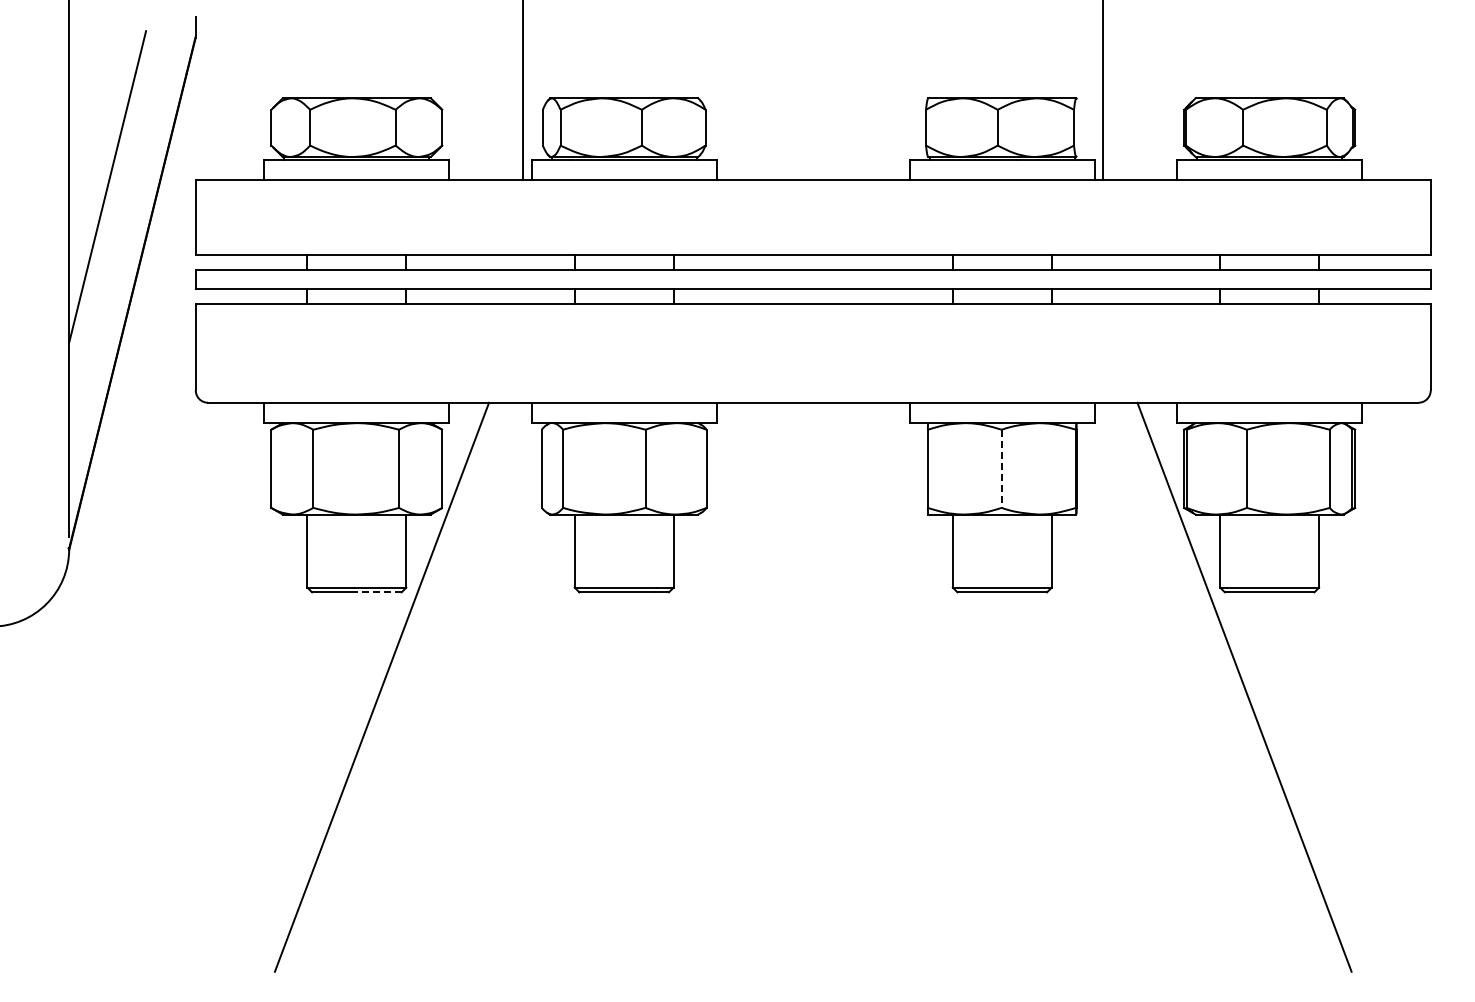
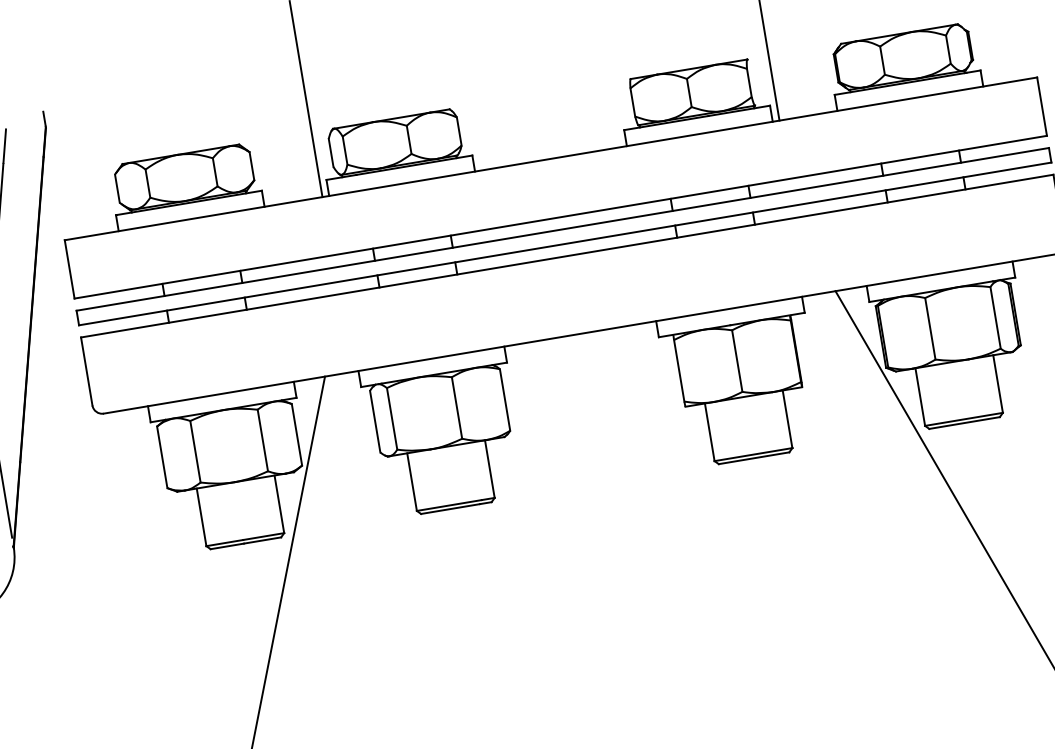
line: (1001, 469) -> (737, 361), dashed -> solid
line: (378, 592) -> (262, 540), dashed -> solid

